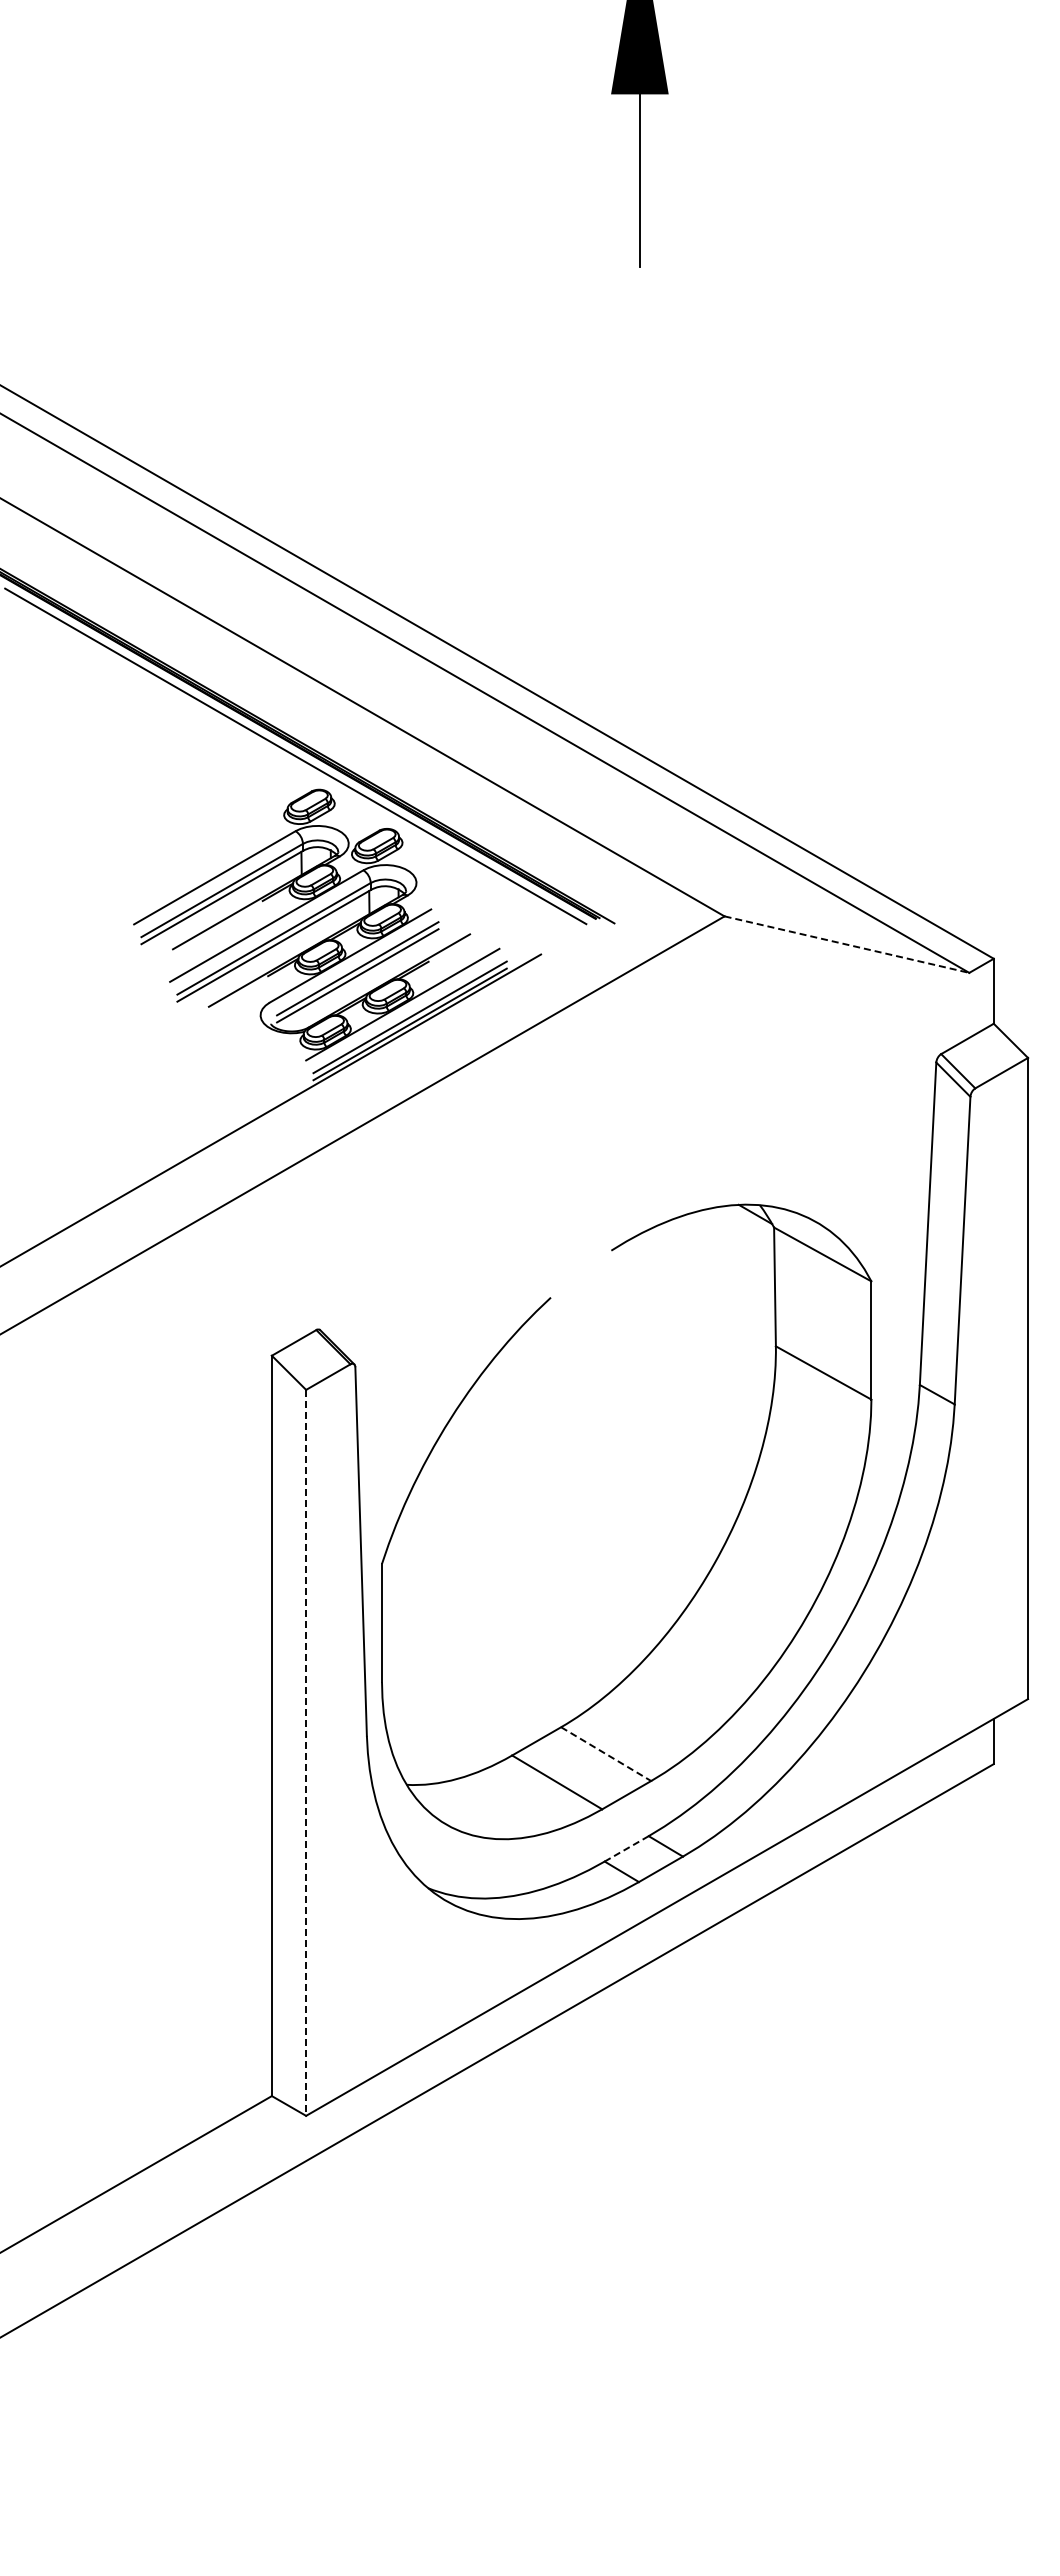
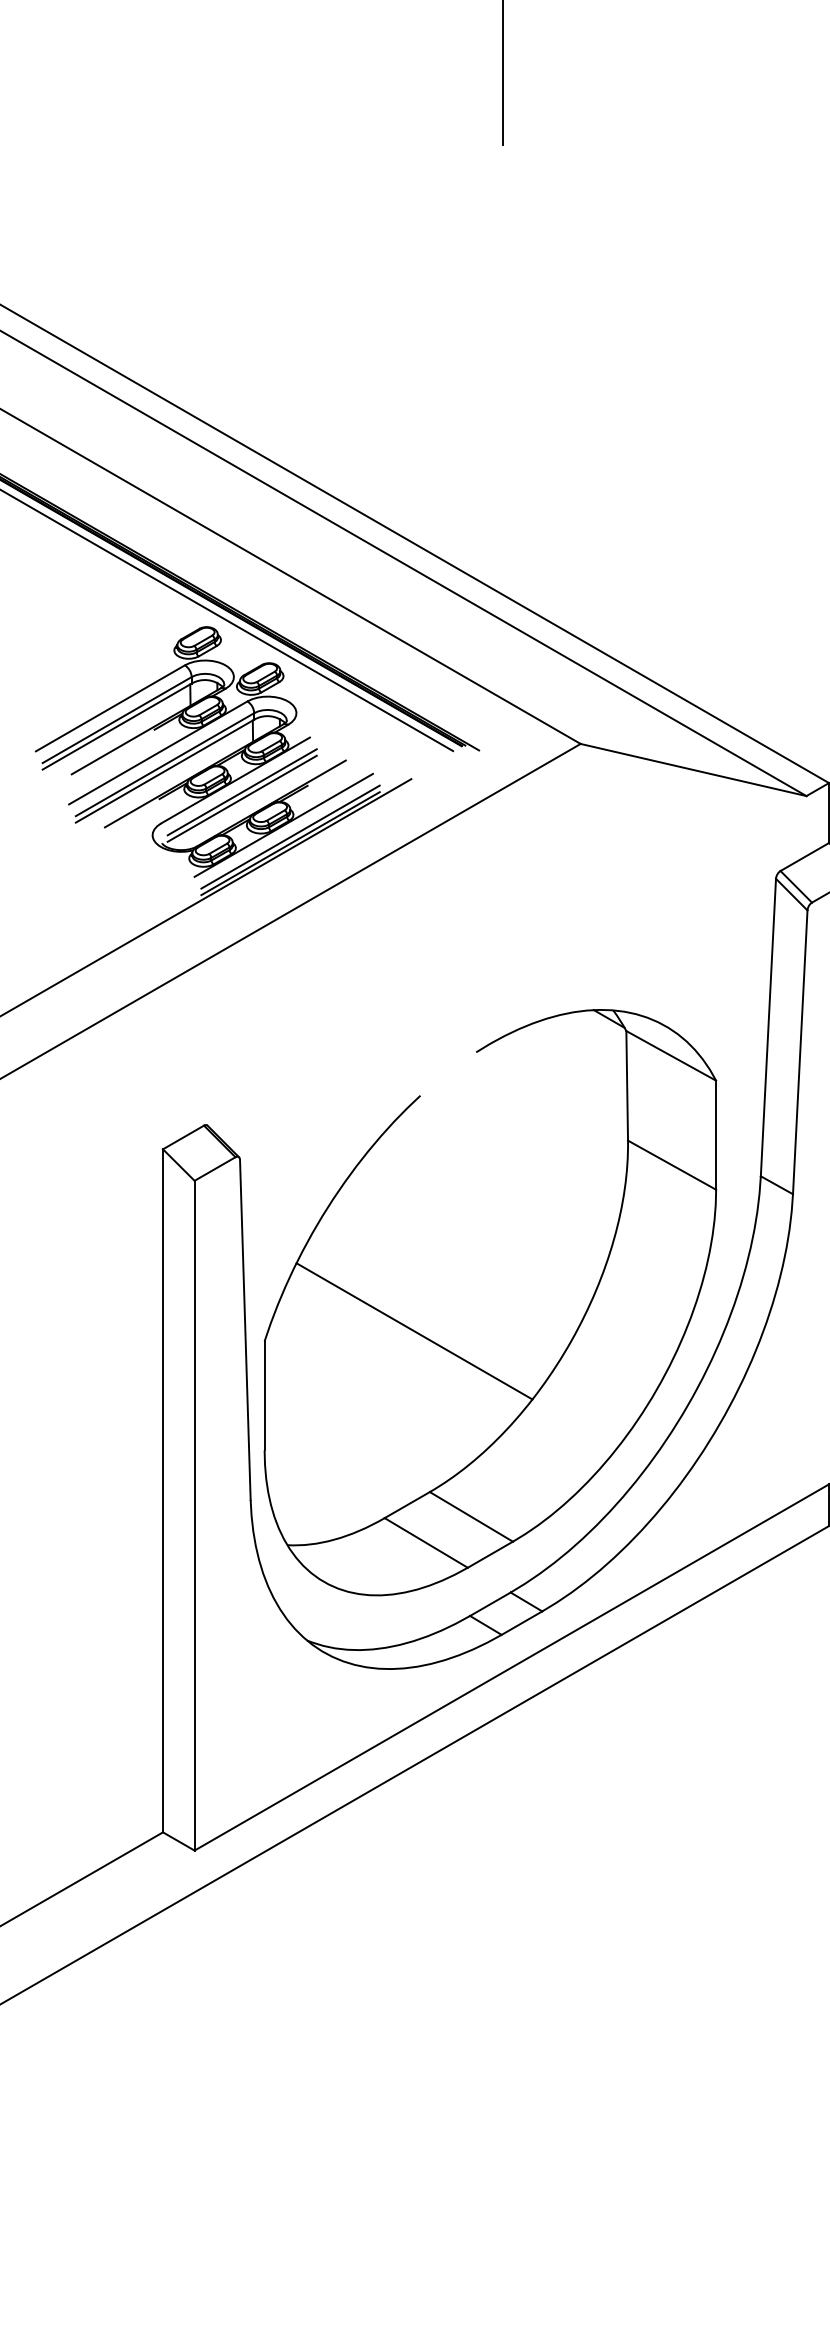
line: (846, 944) -> (693, 769), dashed -> solid
line: (544, 1552) -> (414, 1330), added
line: (306, 1752) -> (194, 1515), dashed -> solid
line: (606, 1754) -> (471, 1517), dashed -> solid
line: (626, 1849) -> (490, 1604), dashed -> solid

